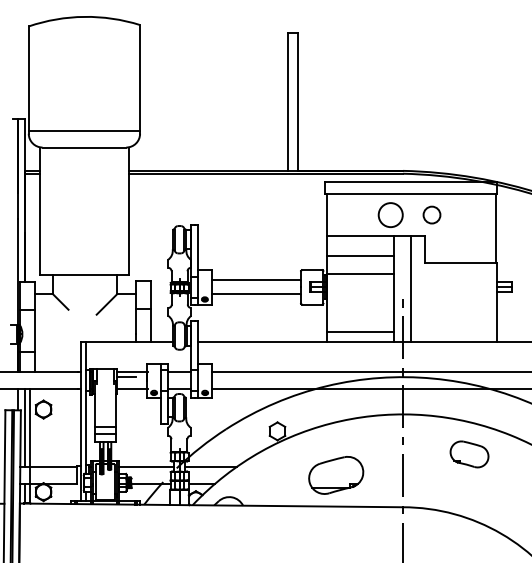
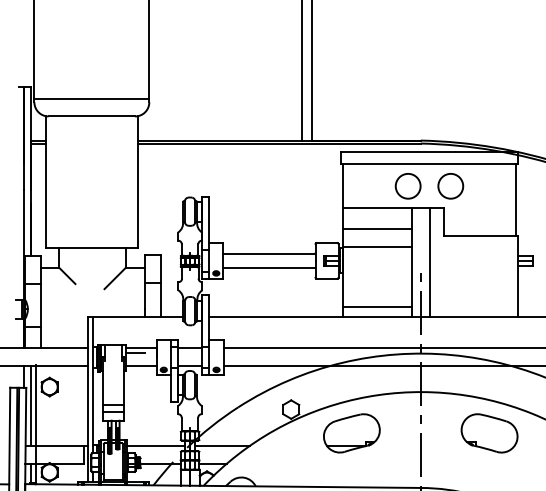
circle: (431, 214) -> (450, 185), size x1.43
part: (469, 454) -> (489, 433), size x1.43
part: (336, 475) -> (352, 433), moved

